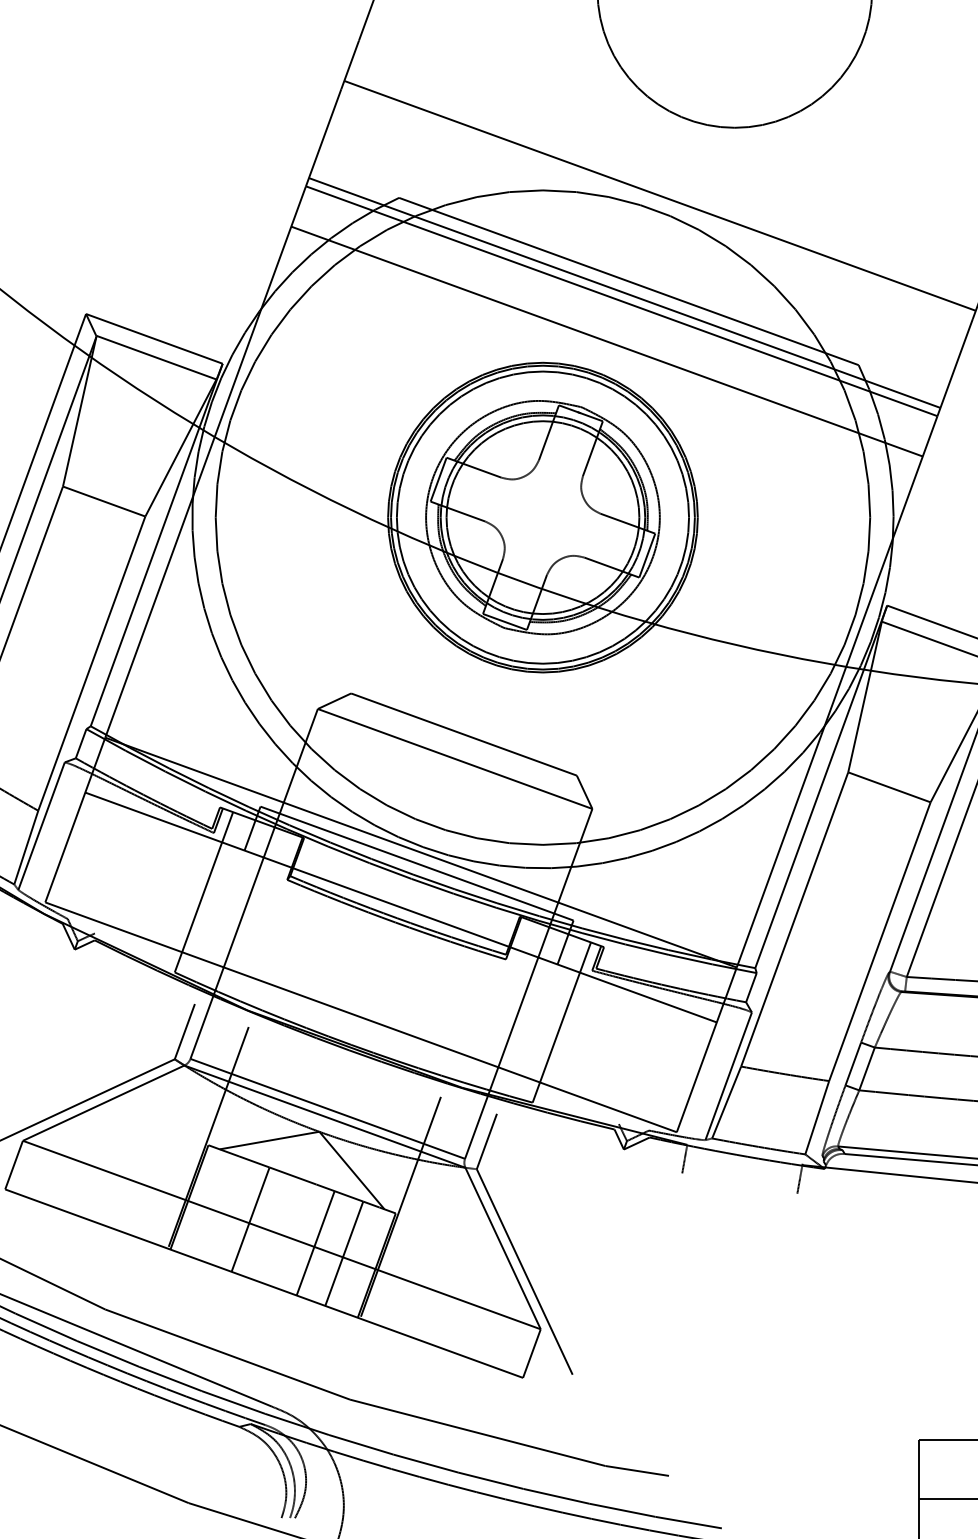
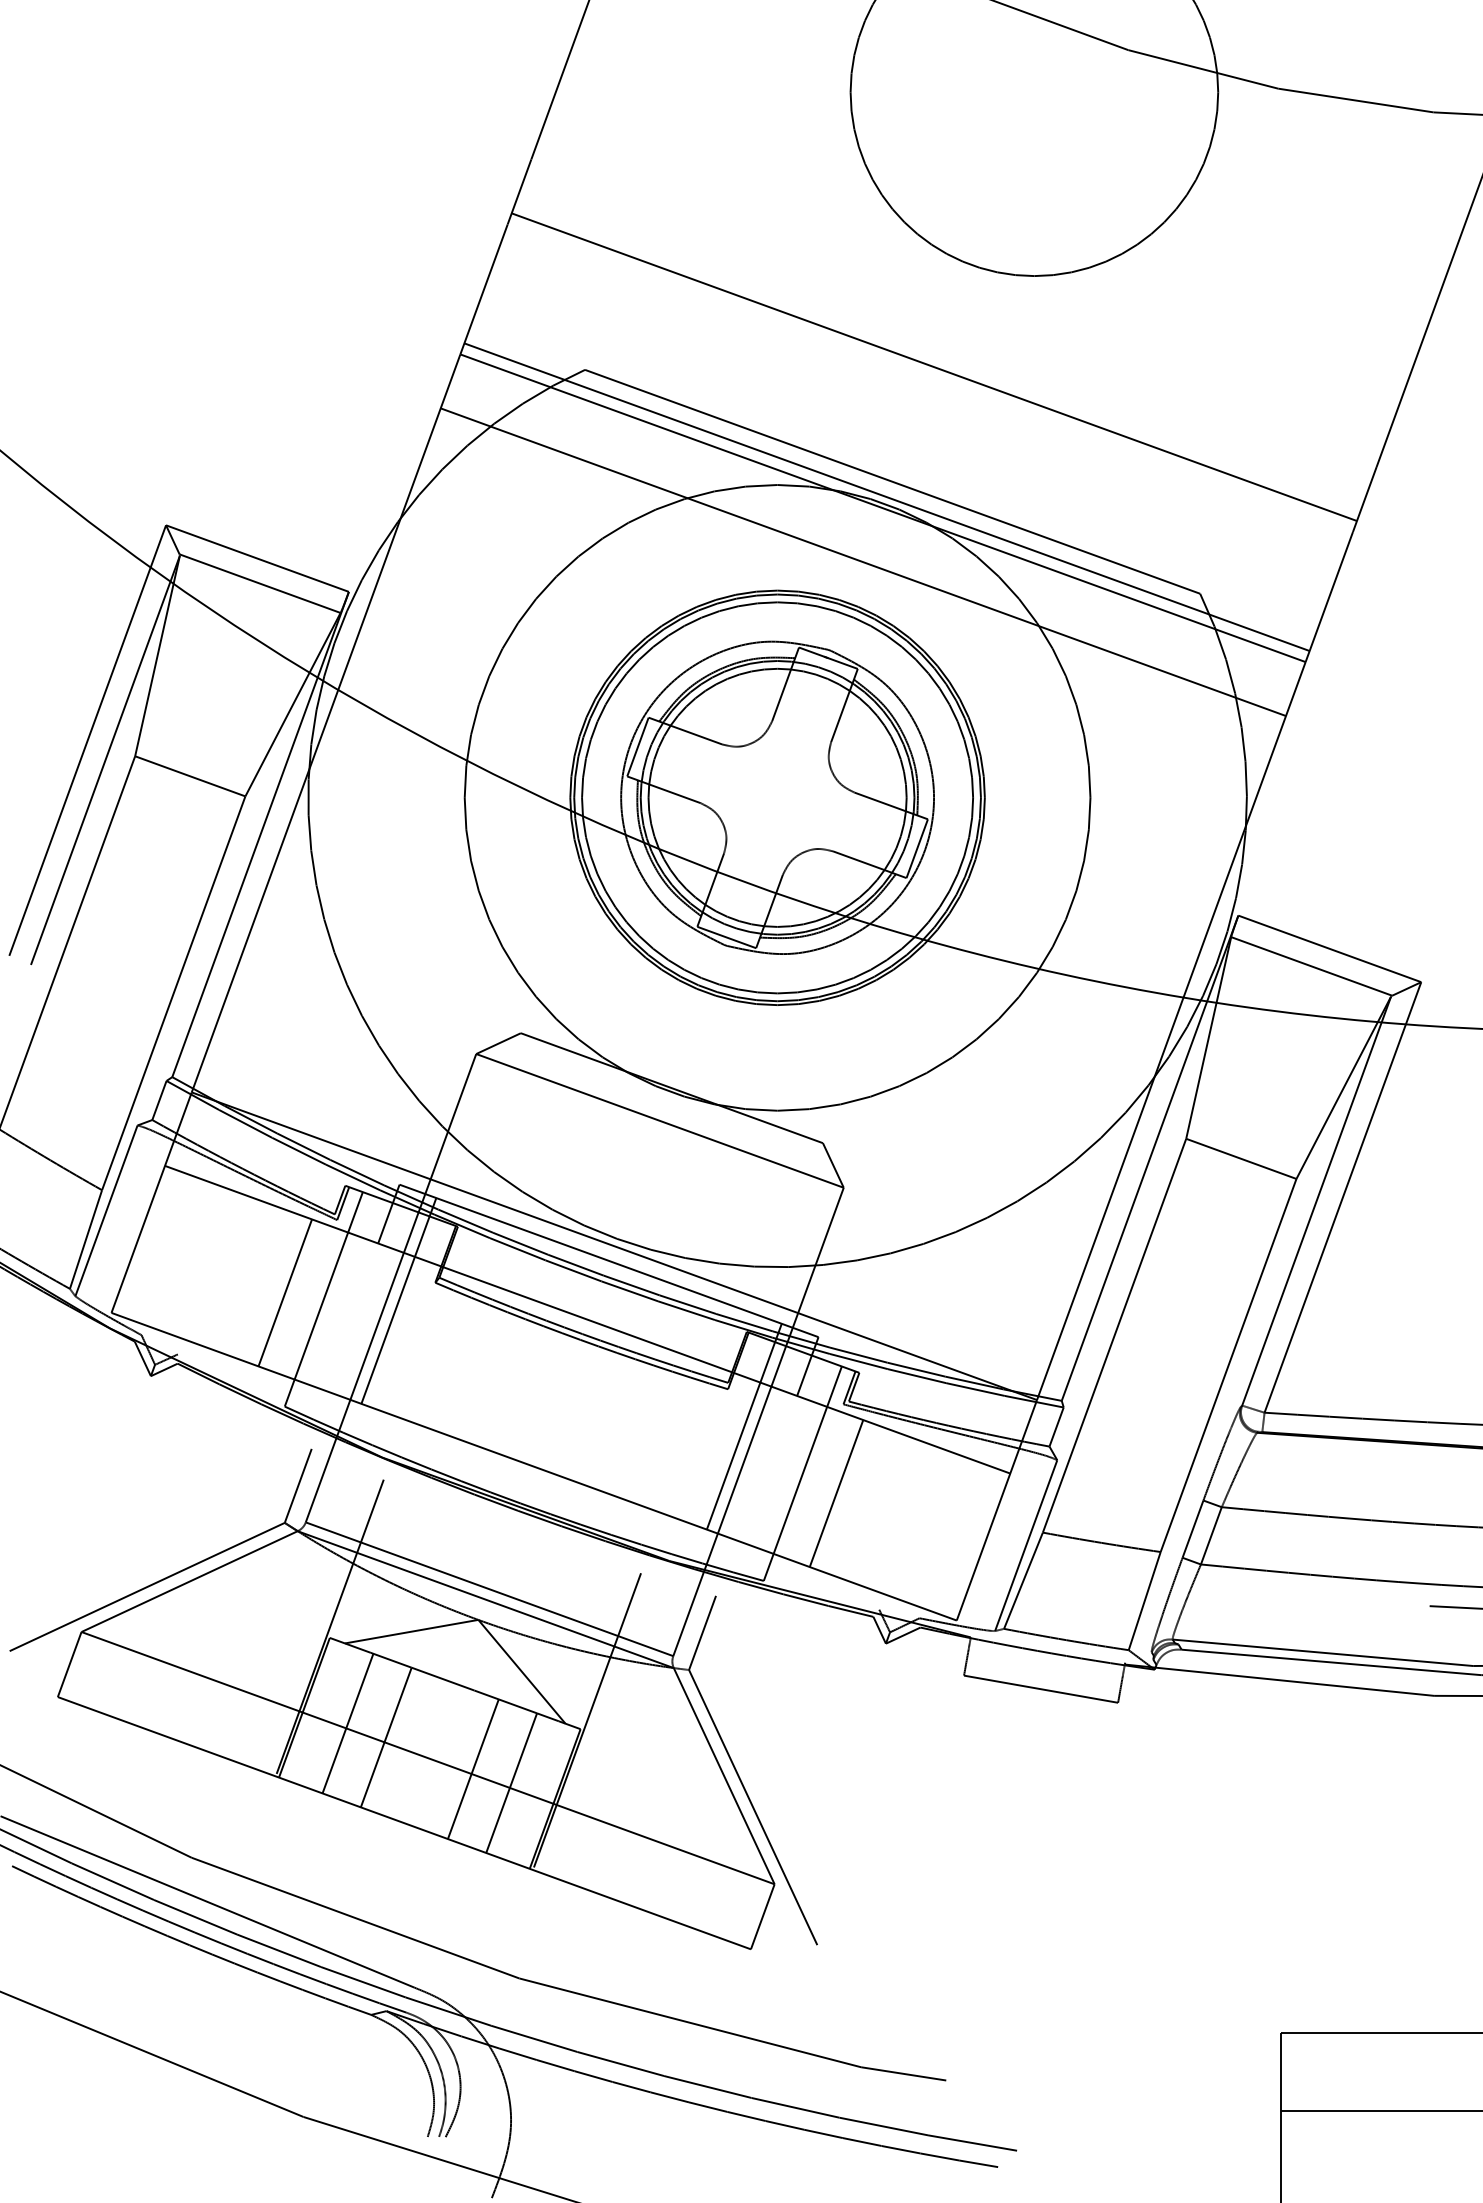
circle: (542, 517) -> (777, 797), size x0.71
line: (175, 887) -> (285, 1292), added
line: (259, 893) -> (398, 1300), added
line: (517, 987) -> (743, 1426), added
line: (586, 1037) -> (836, 1493), added
line: (740, 1183) -> (1041, 1688), added
line: (221, 1209) -> (347, 1723), added

